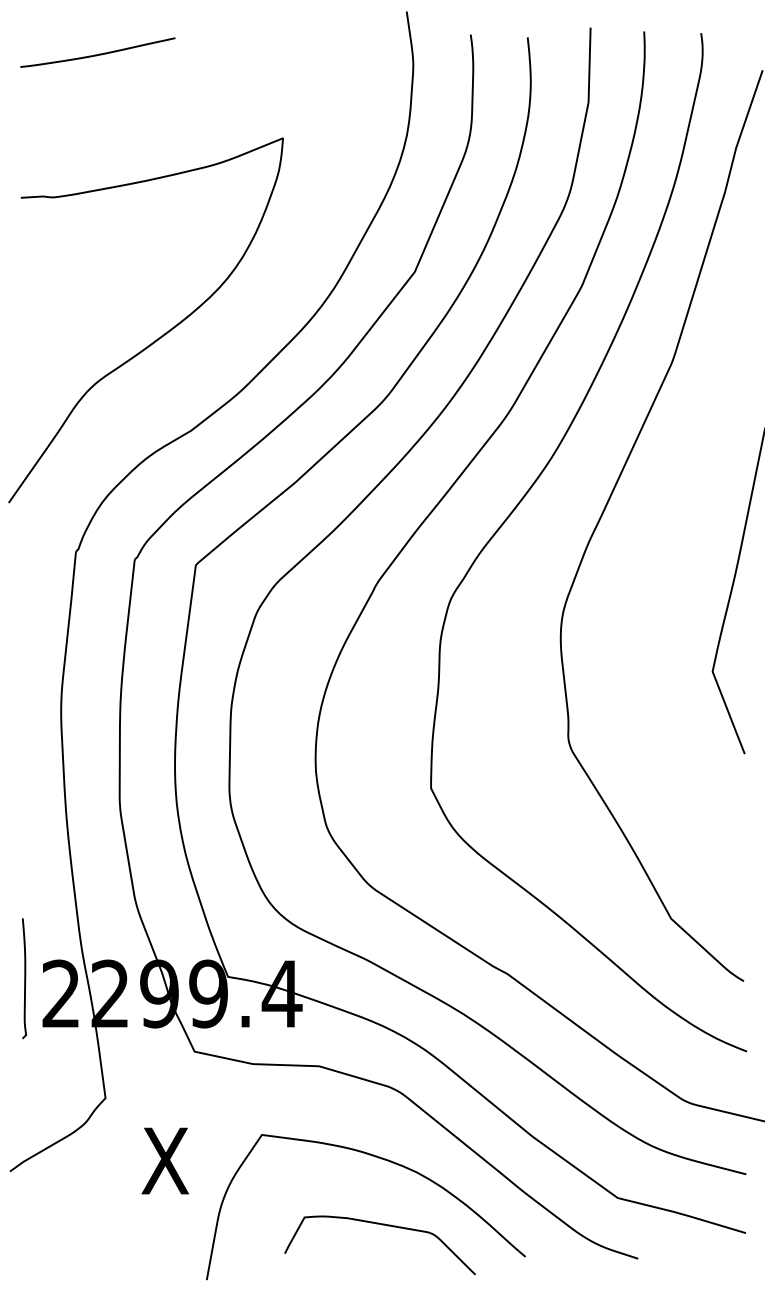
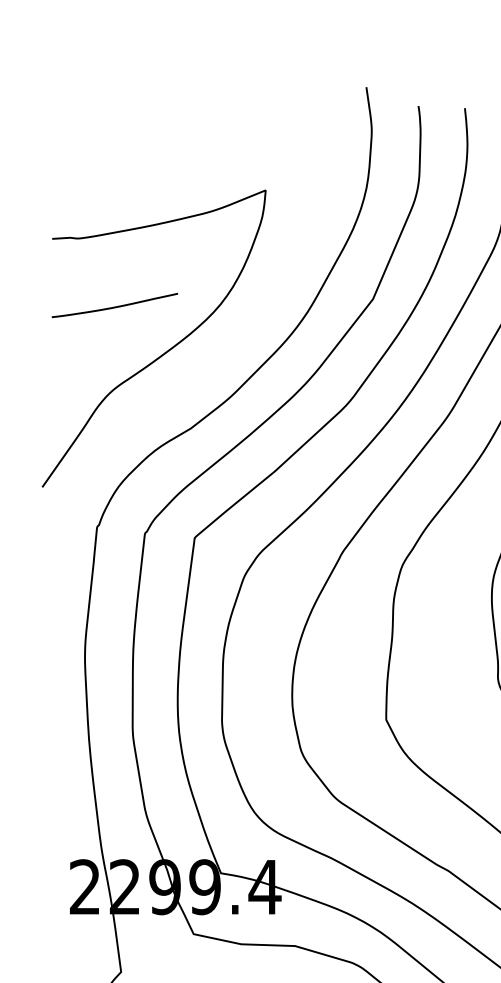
curve: (97, 54) -> (114, 307), moved
curve: (24, 978) -> (55, 874), removed

